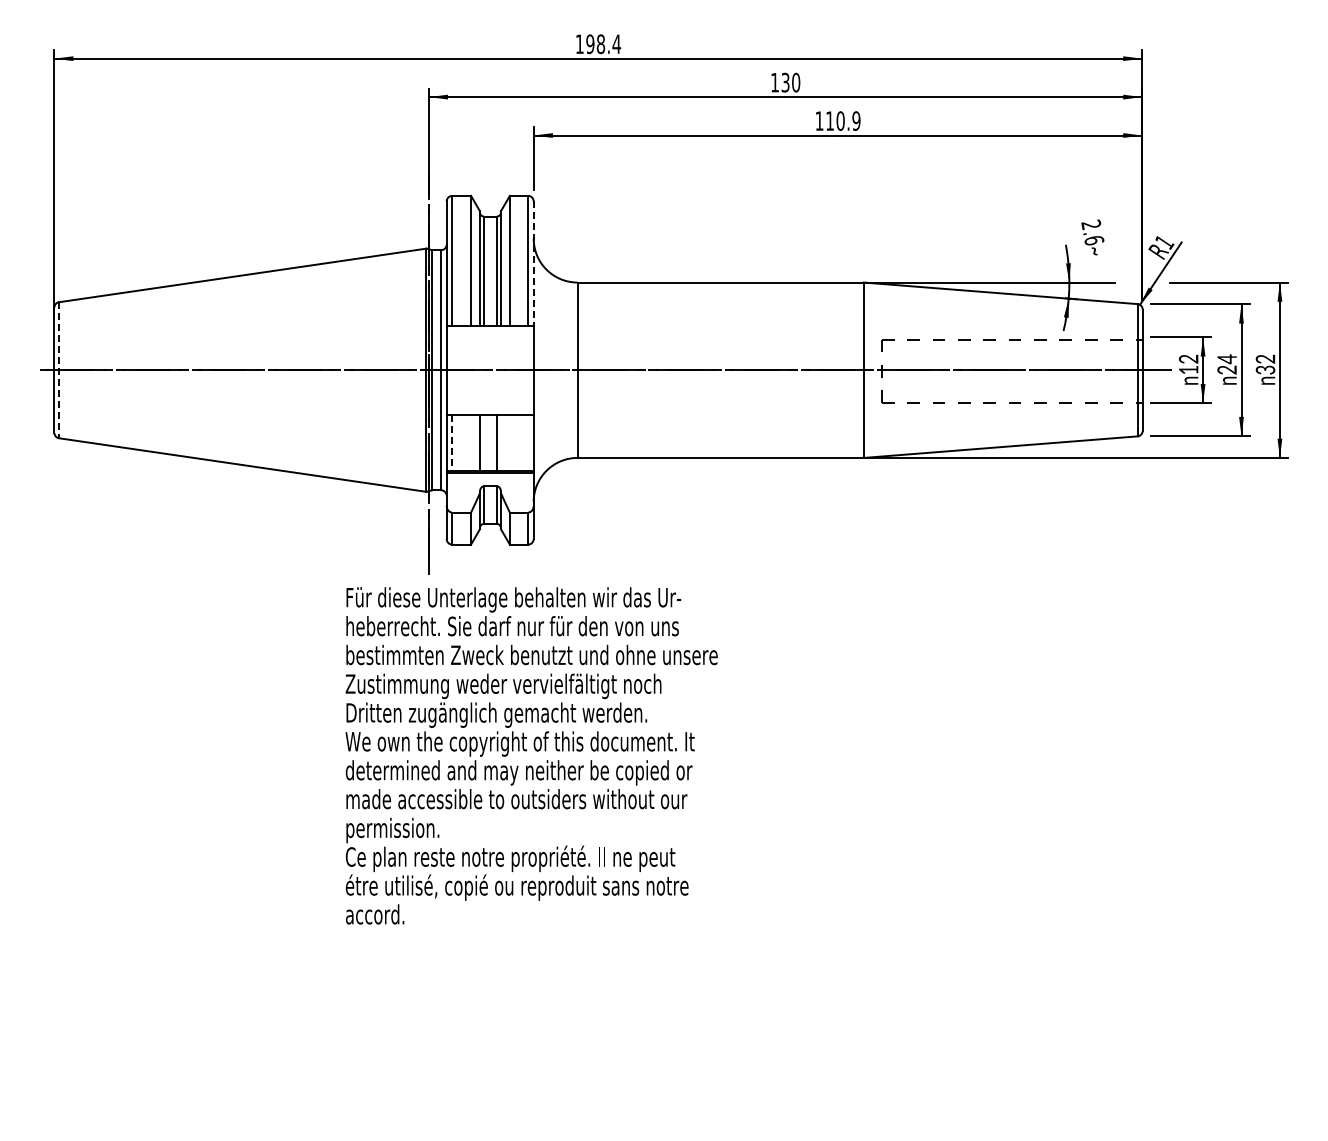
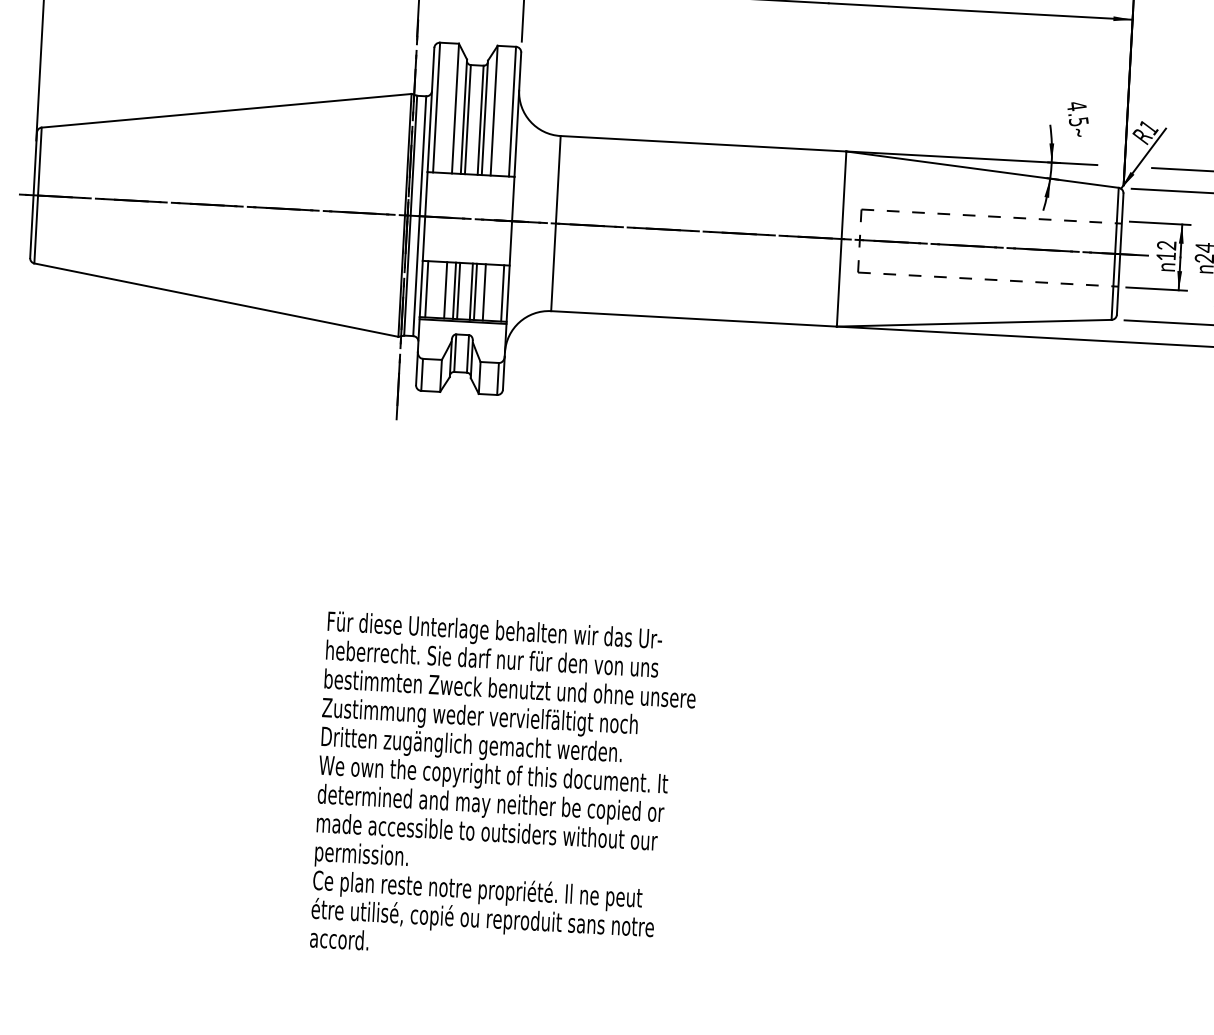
text: (1092, 232) -> (1077, 113), 2.6 -> 4.5
line: (533, 264) -> (517, 115), dashed -> solid
line: (58, 370) -> (37, 195), dashed -> solid
line: (471, 442) -> (446, 289), added
line: (484, 442) -> (459, 290), added
line: (500, 442) -> (475, 291), added
line: (509, 442) -> (484, 292), added
line: (528, 442) -> (502, 293), added
line: (452, 443) -> (427, 289), dashed -> solid
text: (531, 755) -> (504, 788), moved

